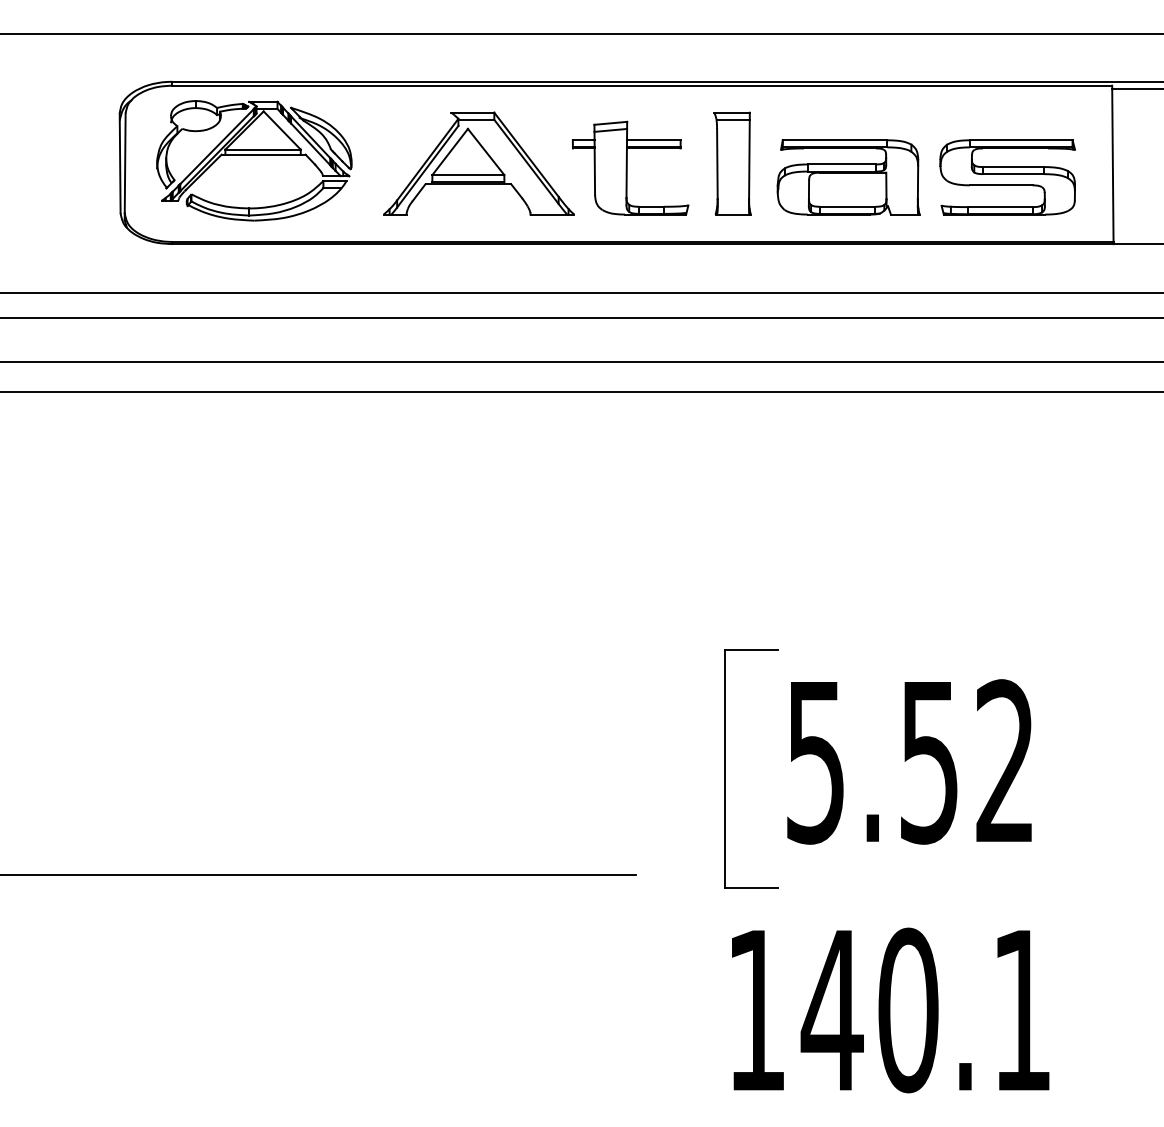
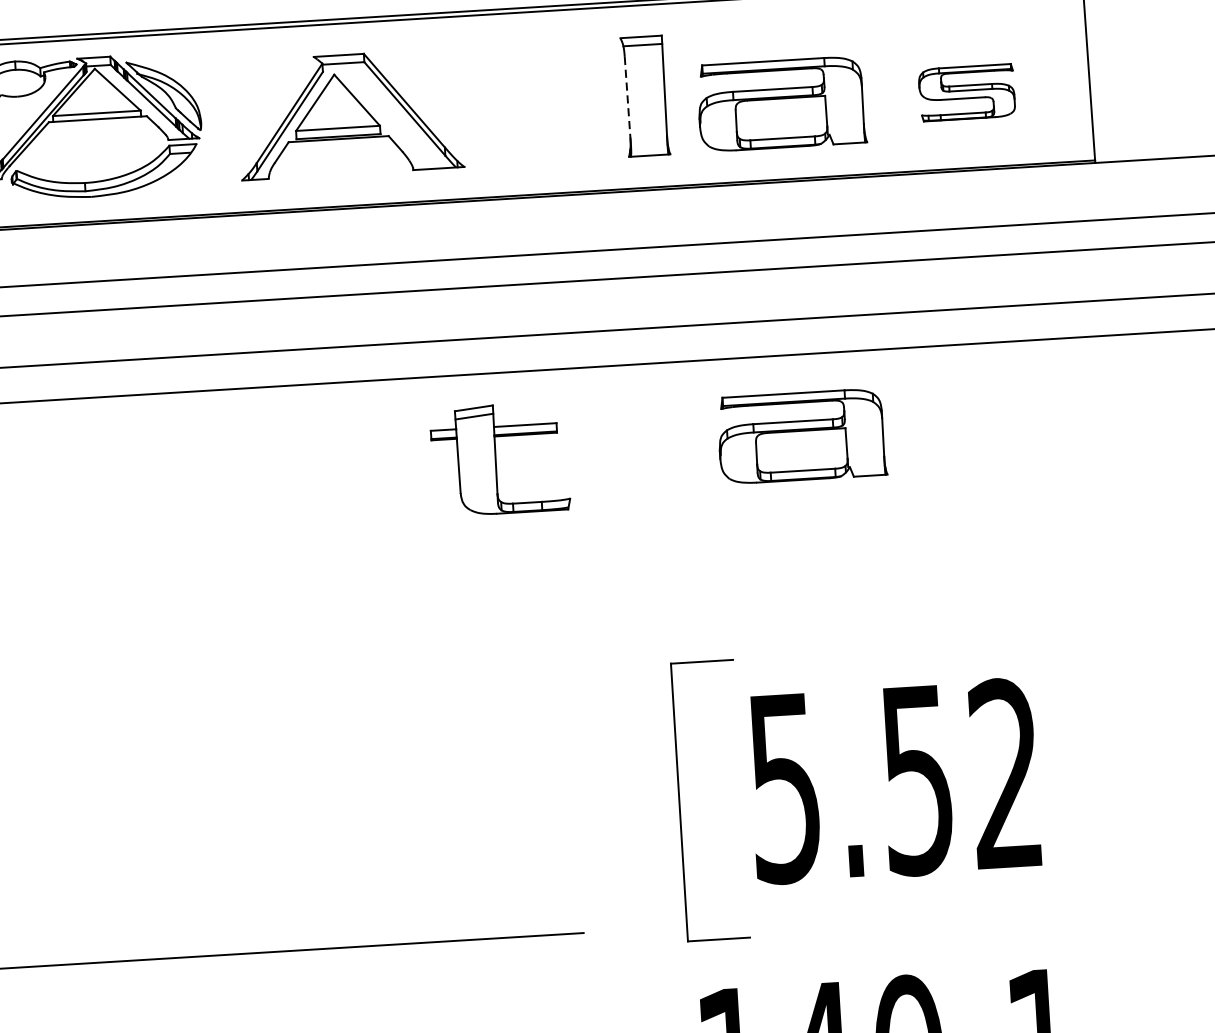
line: (717, 164) -> (627, 98), solid -> dashed
part: (630, 167) -> (499, 458), moved
part: (1007, 177) -> (966, 92), size x0.6
part: (848, 462) -> (801, 436), added

